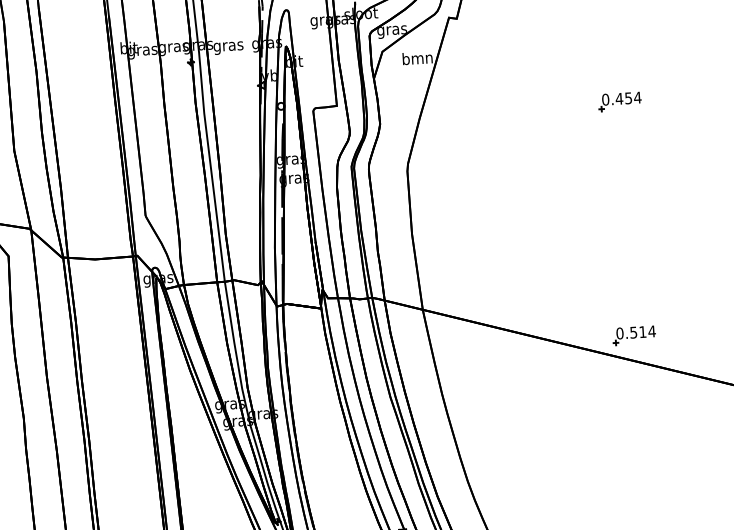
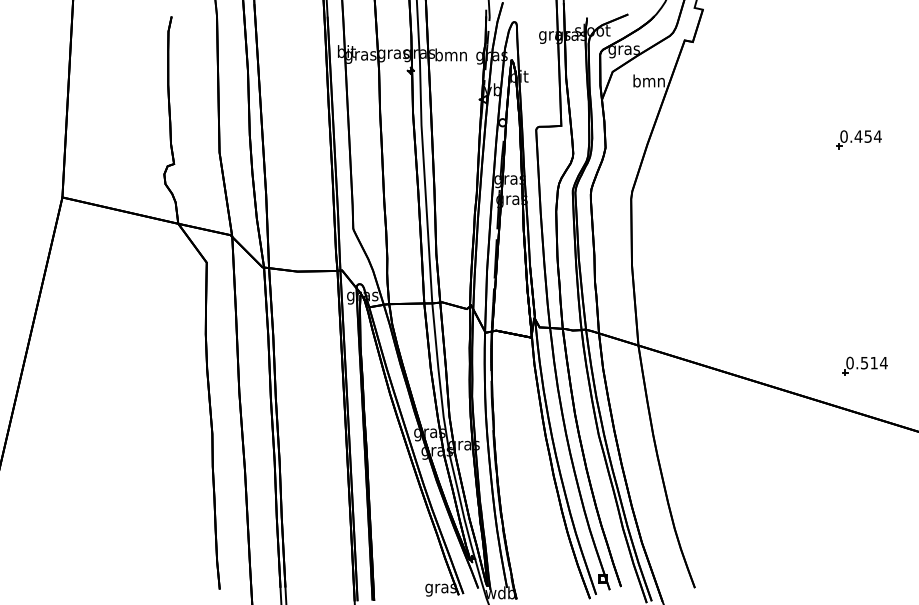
text: (227, 46) -> (450, 56), gras -> bmn
part: (633, 334) -> (864, 365), moved

